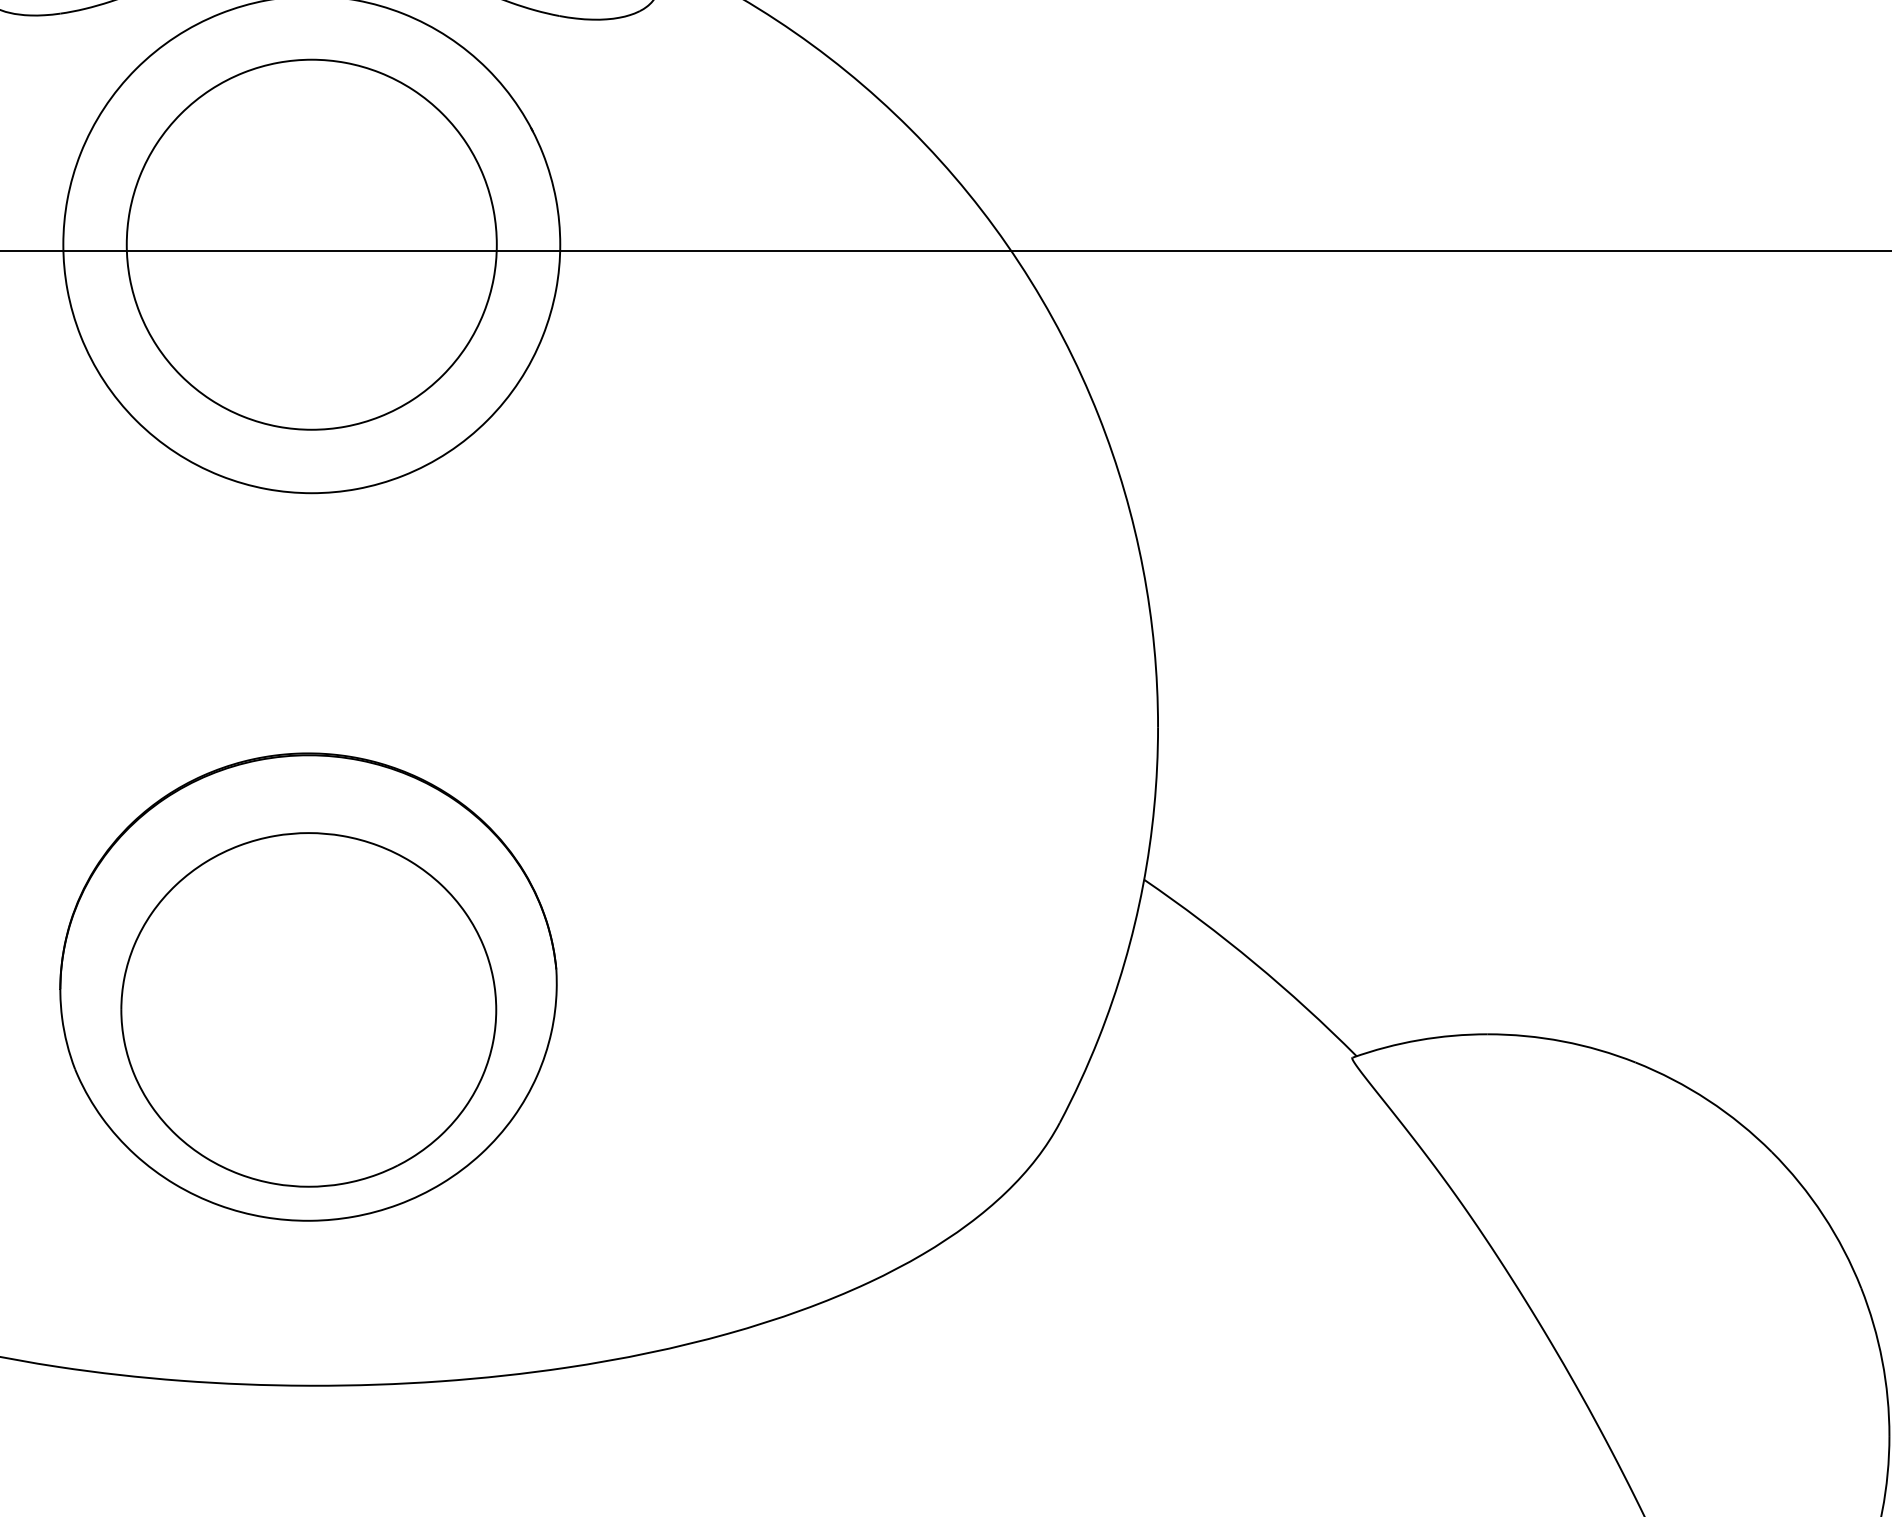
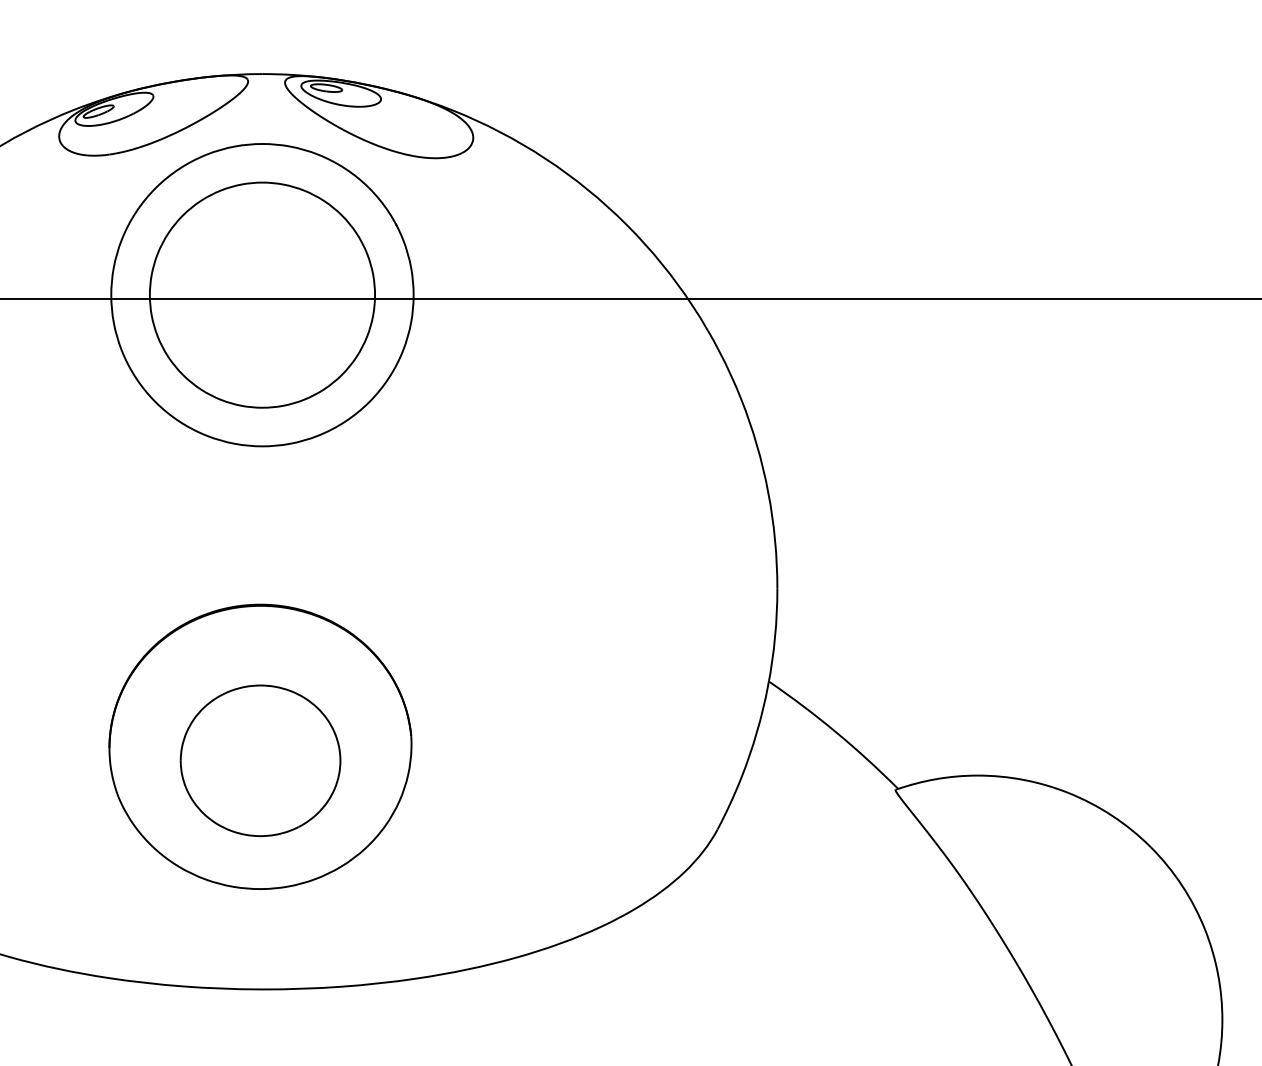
part: (308, 1009) -> (260, 760), size x0.7

